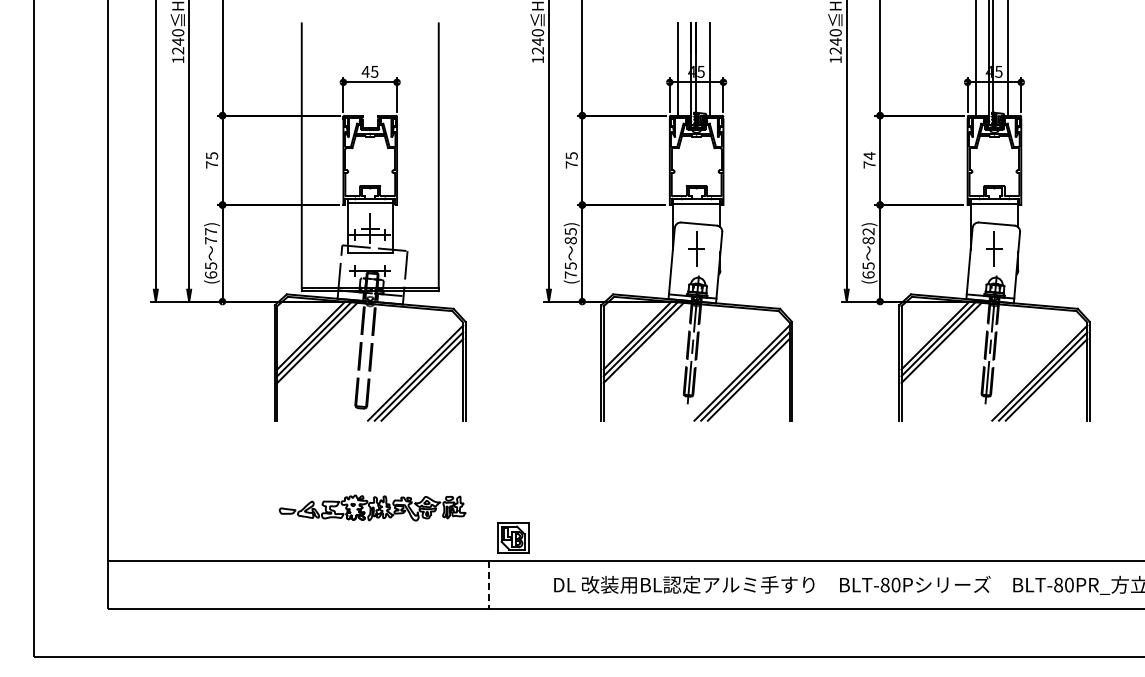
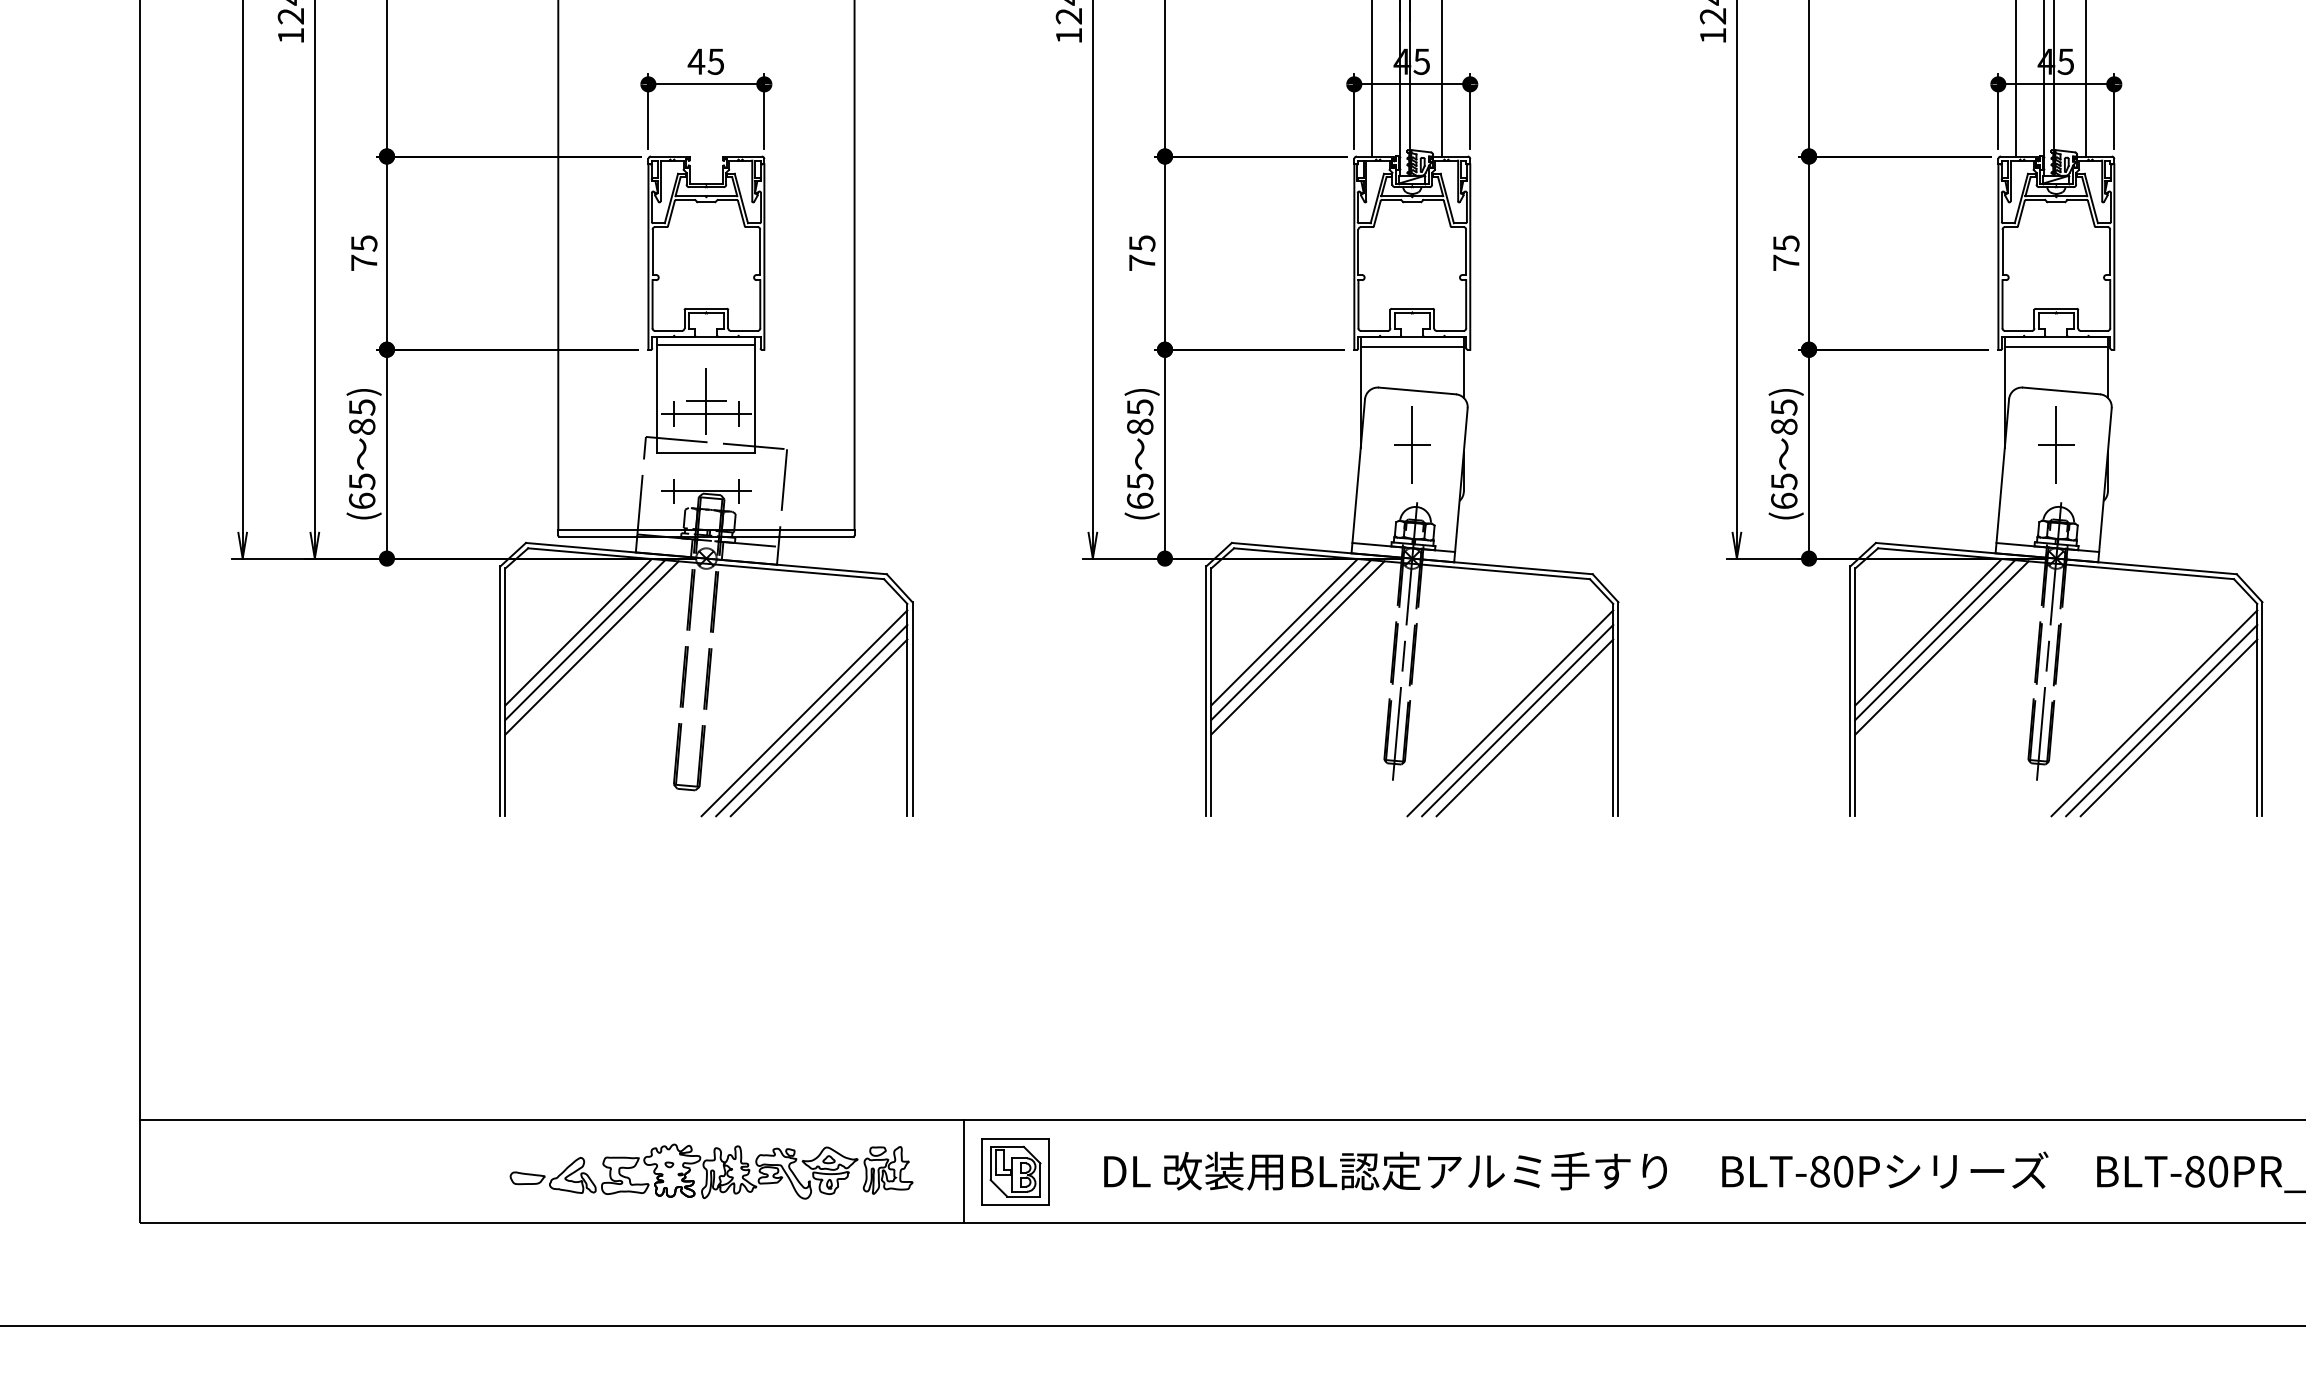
text: (869, 155) -> (1786, 242), 74 -> 75
text: (868, 231) -> (1783, 406), 82) -> 85)
text: (211, 236) -> (363, 417), 77) -> 85)
text: (570, 274) -> (1139, 499), (75 -> (65
part: (372, 507) -> (711, 1170), moved
part: (513, 537) -> (1016, 1170), moved
line: (489, 585) -> (964, 1172), dashed -> solid

